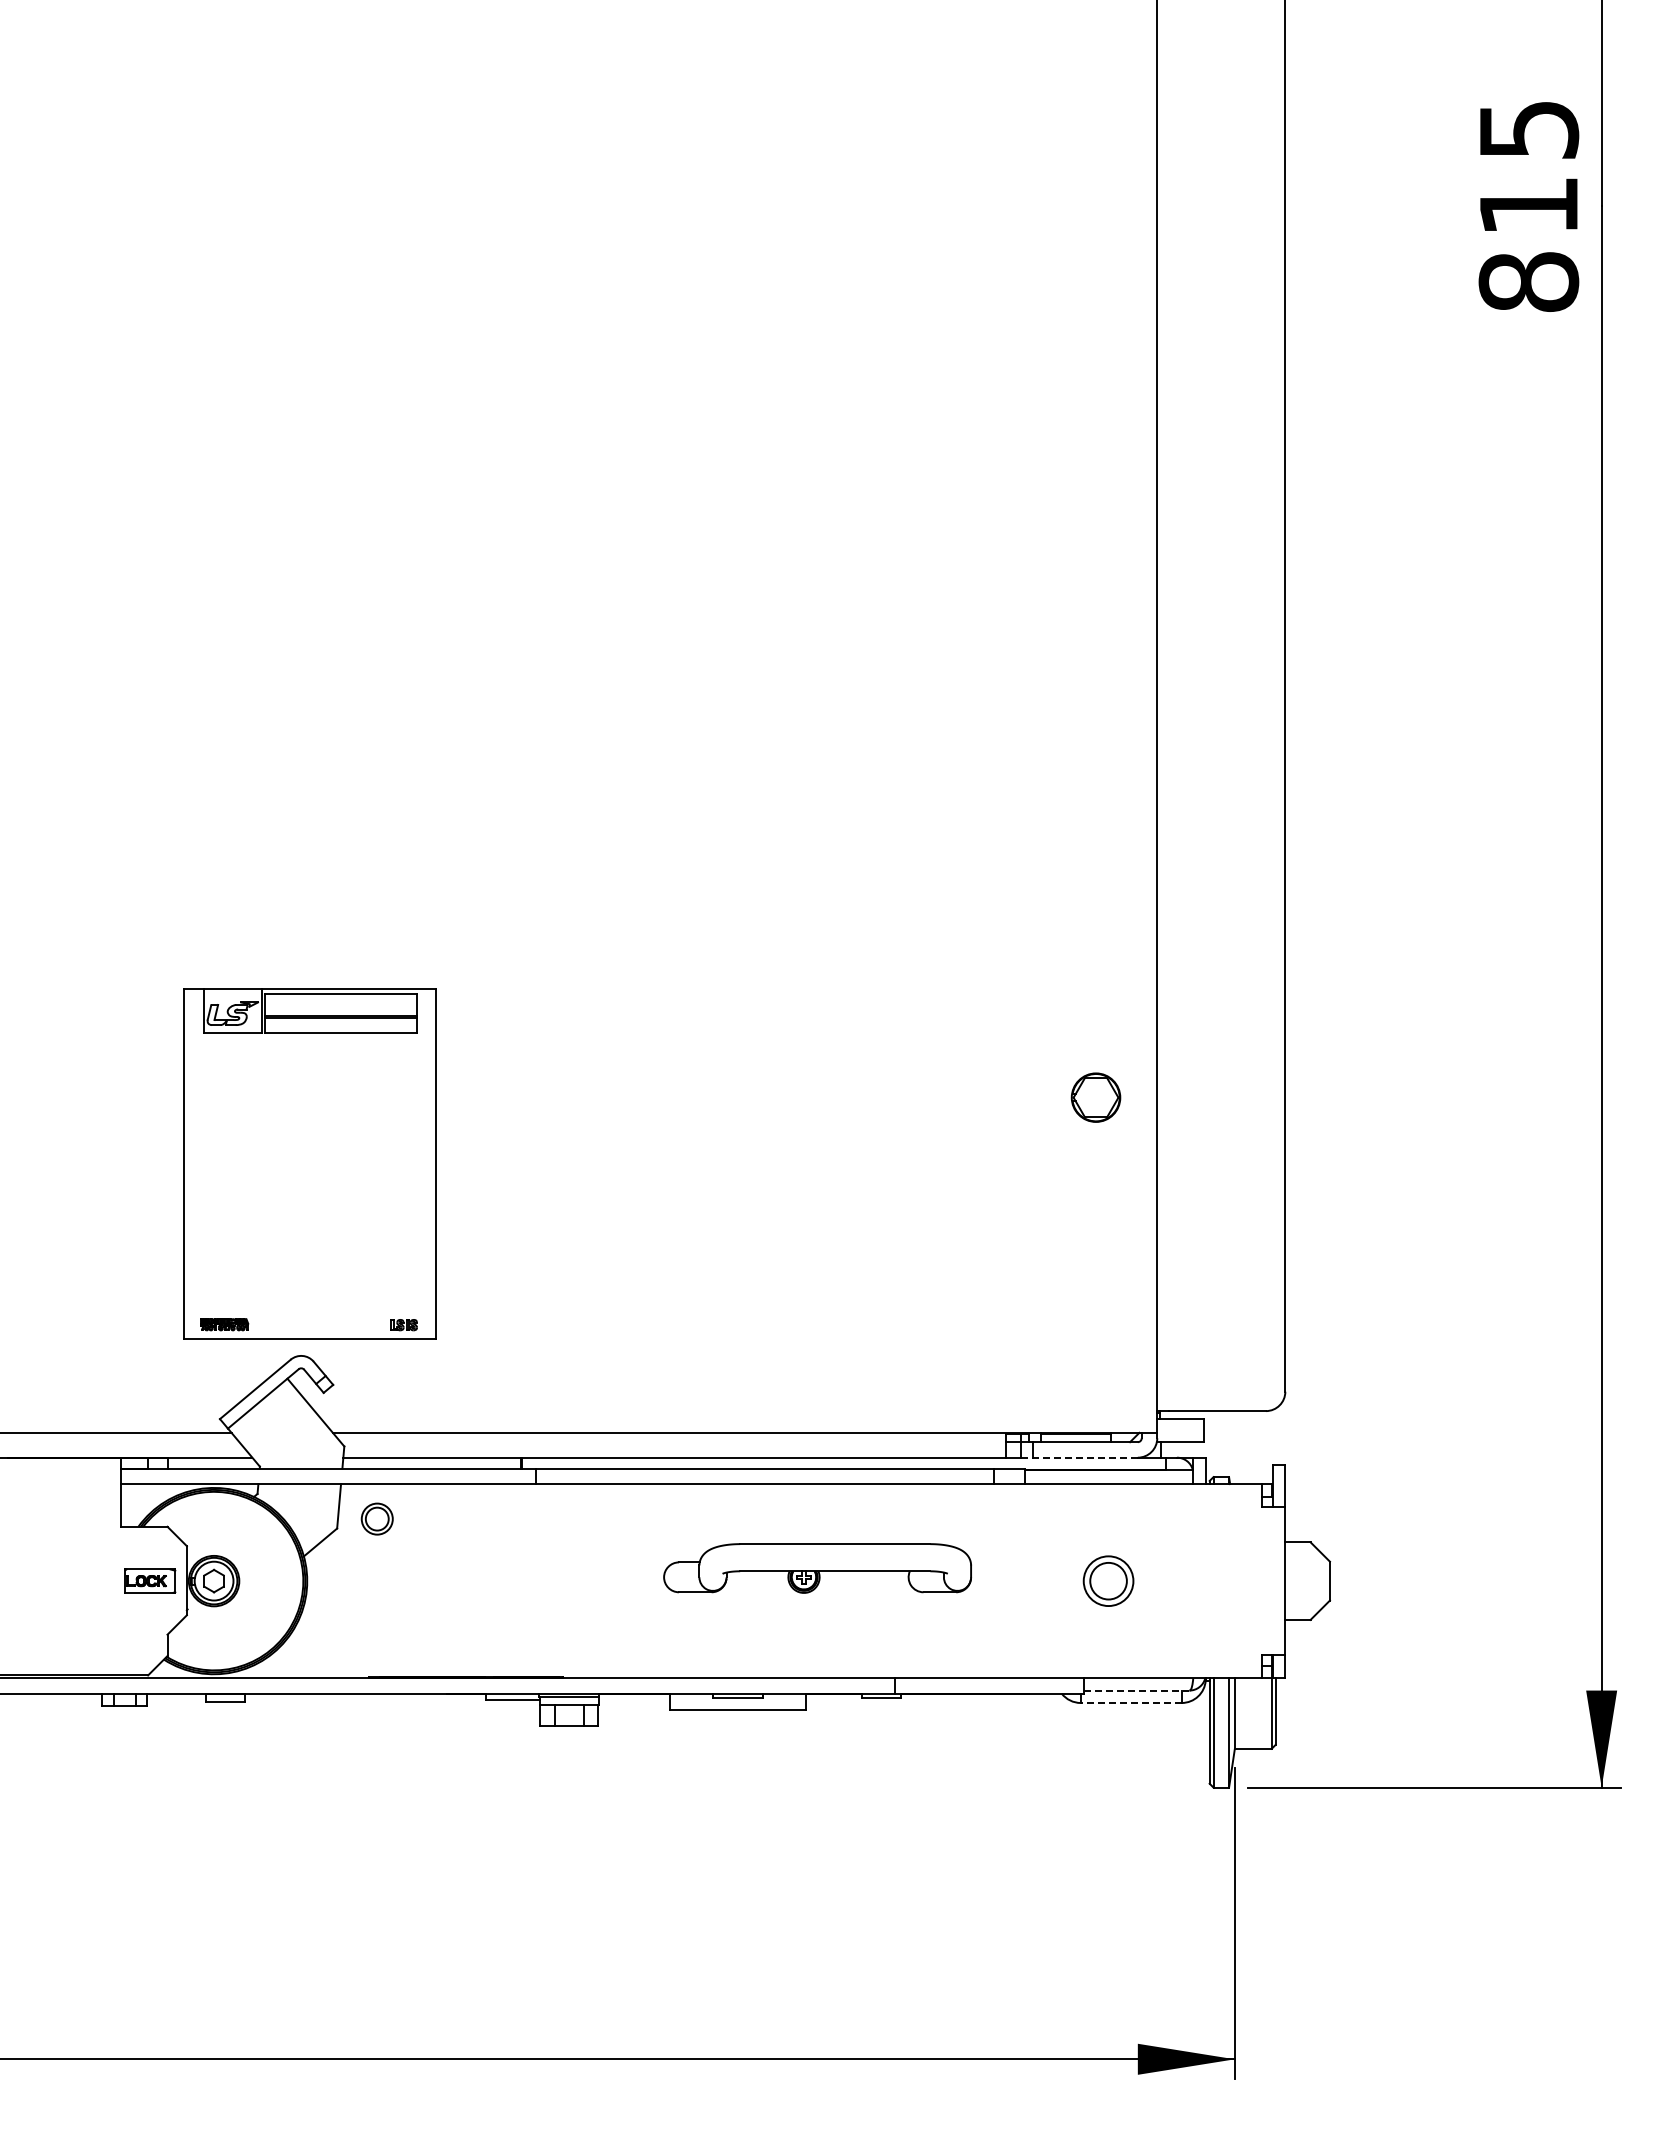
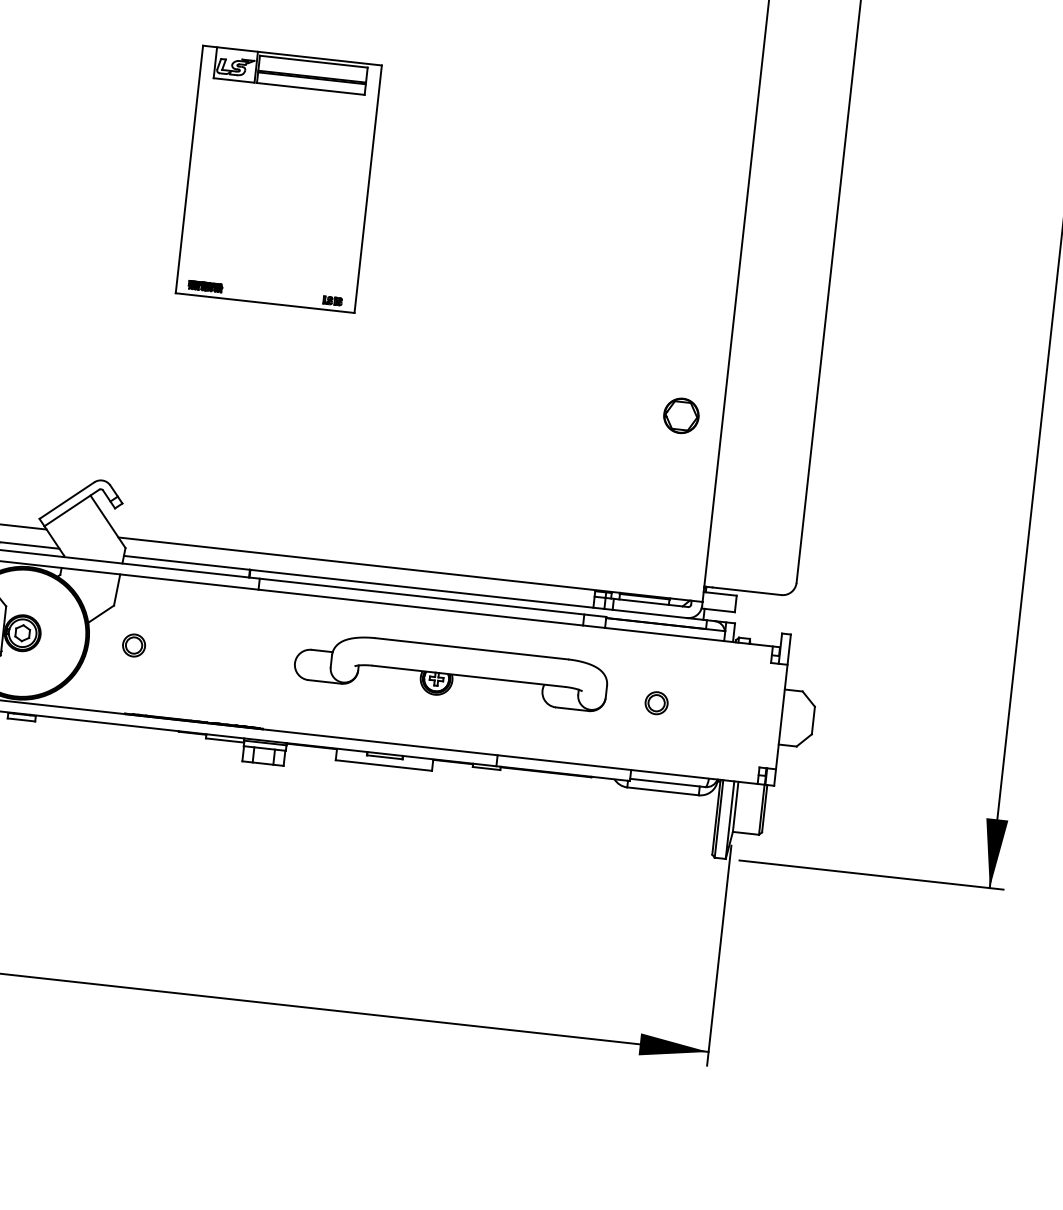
part: (1095, 1097) -> (681, 415), moved
part: (309, 1163) -> (278, 179), moved
line: (1080, 1457) -> (646, 613), dashed -> solid
part: (376, 1518) -> (133, 645), moved
part: (817, 1568) -> (451, 671), size x1.43
part: (1108, 1580) -> (656, 702), size x0.62
line: (1136, 1690) -> (667, 782), dashed -> solid
line: (1130, 1702) -> (662, 790), dashed -> solid

